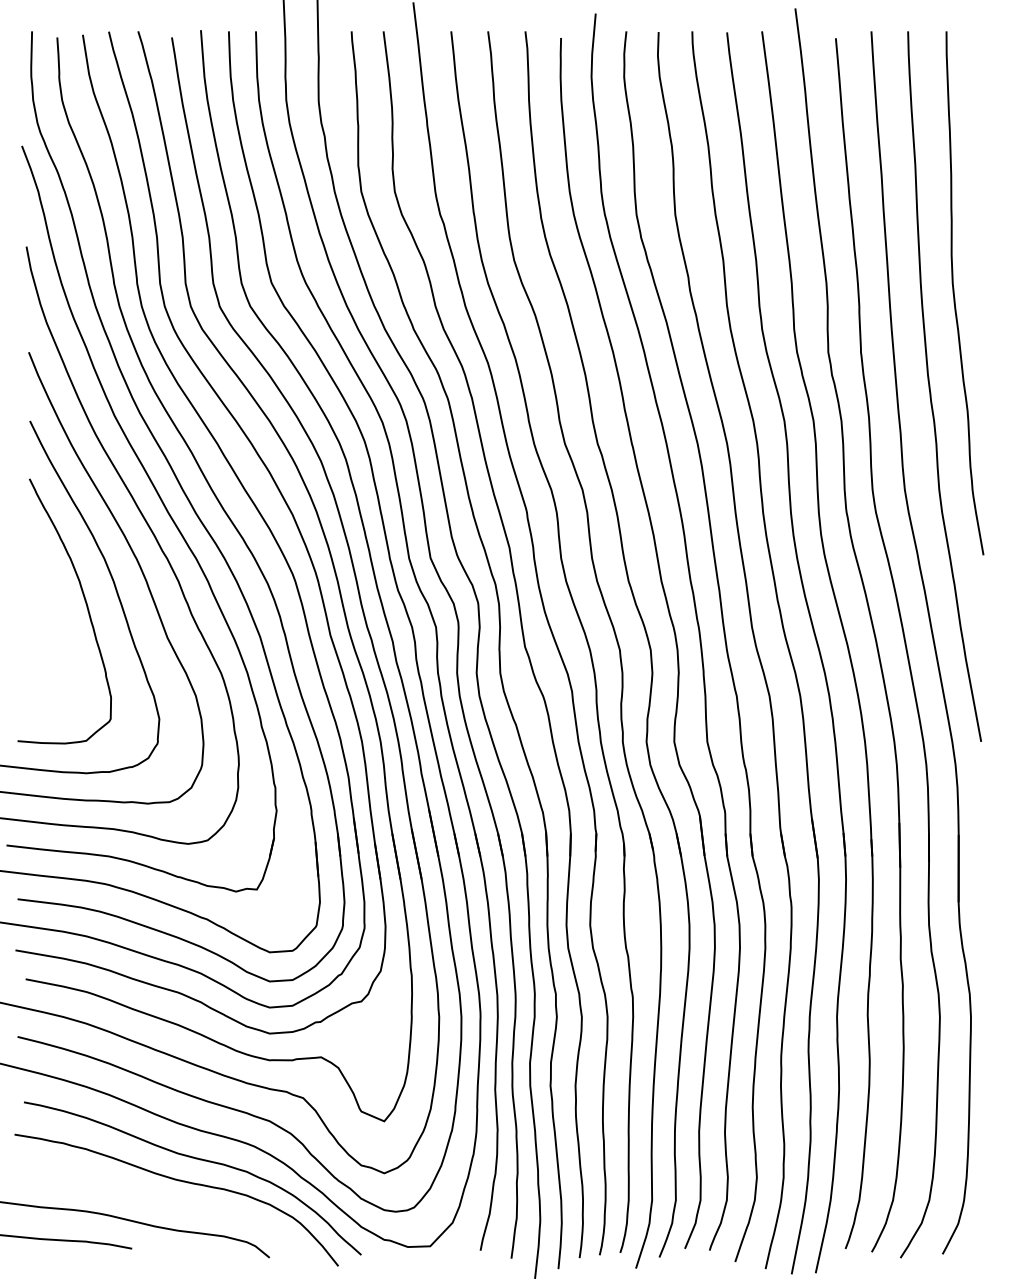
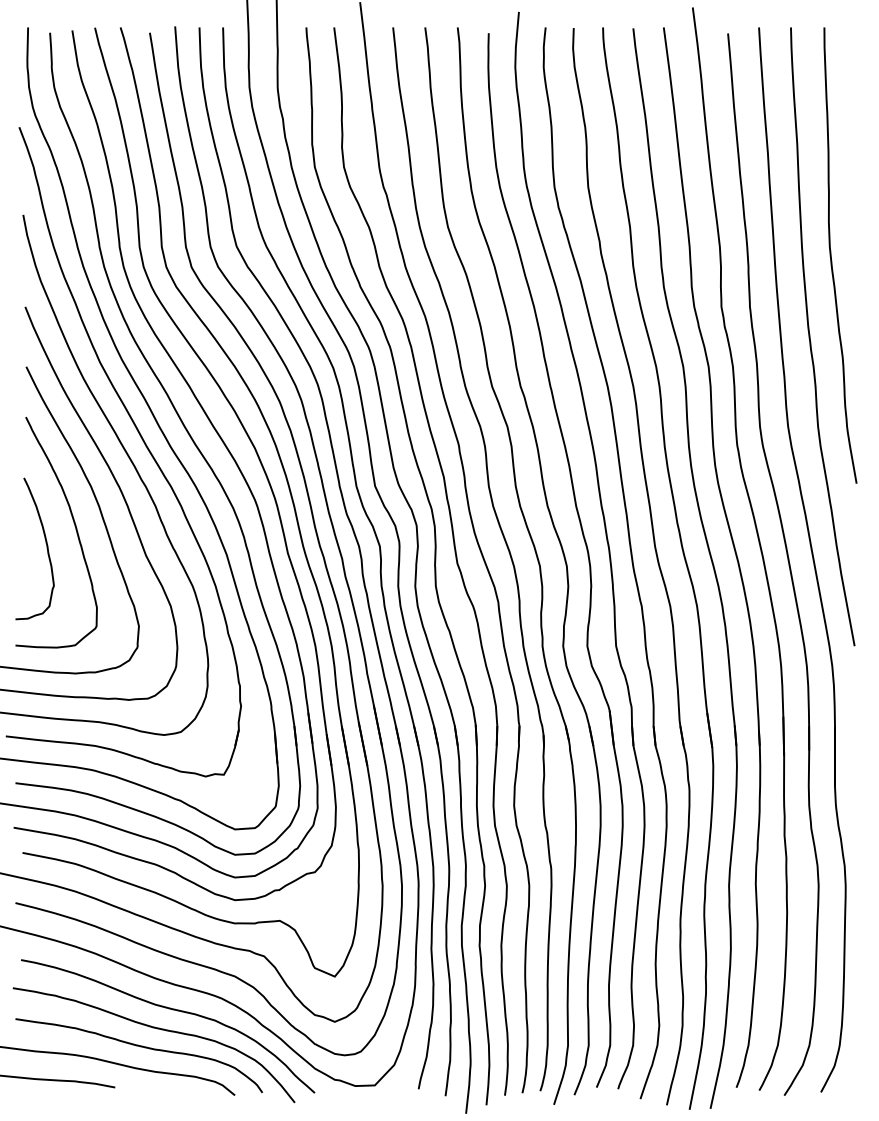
curve: (52, 624) -> (45, 543), added
curve: (160, 1202) -> (139, 1047), added

